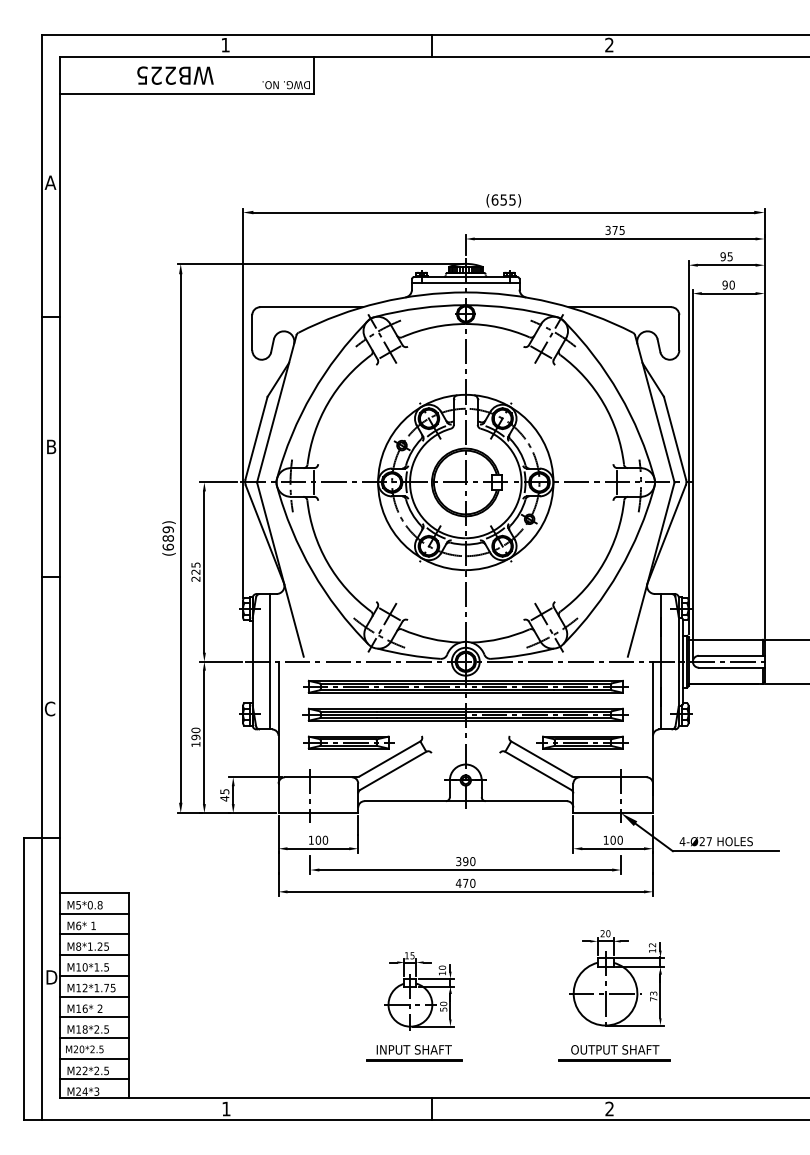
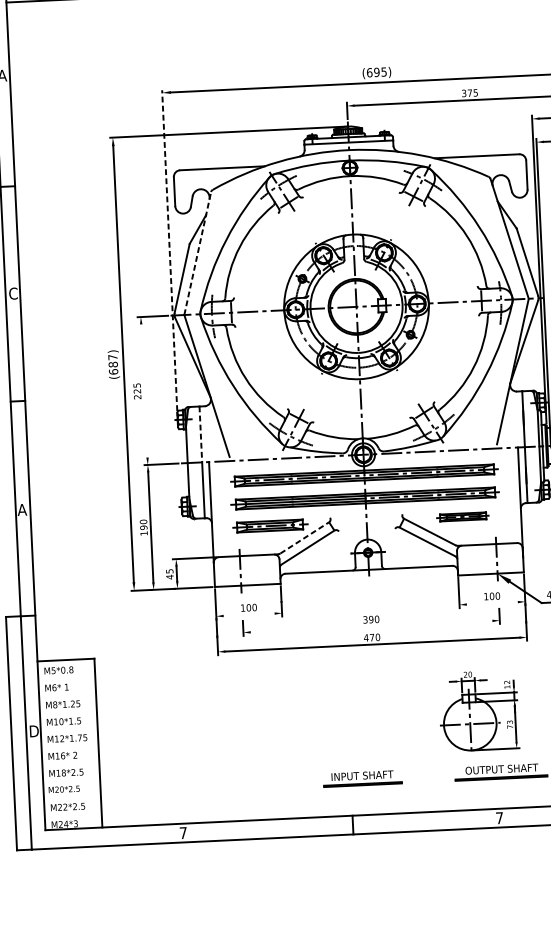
text: (503, 199) -> (376, 71), (655) -> (695)
line: (243, 403) -> (170, 250), solid -> dashed
line: (276, 408) -> (197, 253), solid -> dashed
text: (51, 446) -> (13, 293), B -> C
text: (167, 529) -> (112, 357), (689) -> (687)
line: (204, 571) -> (144, 390), removed
line: (270, 627) -> (201, 434), solid -> dashed
text: (49, 708) -> (21, 509), C -> A
part: (582, 742) -> (462, 516), size x0.7
line: (389, 758) -> (304, 537), solid -> dashed
line: (318, 848) -> (249, 614), removed
line: (613, 848) -> (492, 603), removed
line: (465, 870) -> (371, 627), removed
line: (93, 913) -> (66, 676), removed
line: (93, 934) -> (66, 694), removed
line: (93, 955) -> (67, 711), removed
line: (93, 975) -> (68, 728), removed
part: (616, 978) -> (478, 711), moved
part: (419, 991) -> (338, 728), removed
line: (93, 996) -> (69, 745), removed
line: (93, 1017) -> (70, 762), removed
line: (93, 1038) -> (71, 780), removed
part: (414, 1053) -> (362, 778), moved
line: (93, 1058) -> (71, 796), removed
line: (93, 1079) -> (72, 813), removed
text: (226, 1108) -> (183, 832), 1 -> 7
text: (609, 1108) -> (499, 817), 2 -> 7

